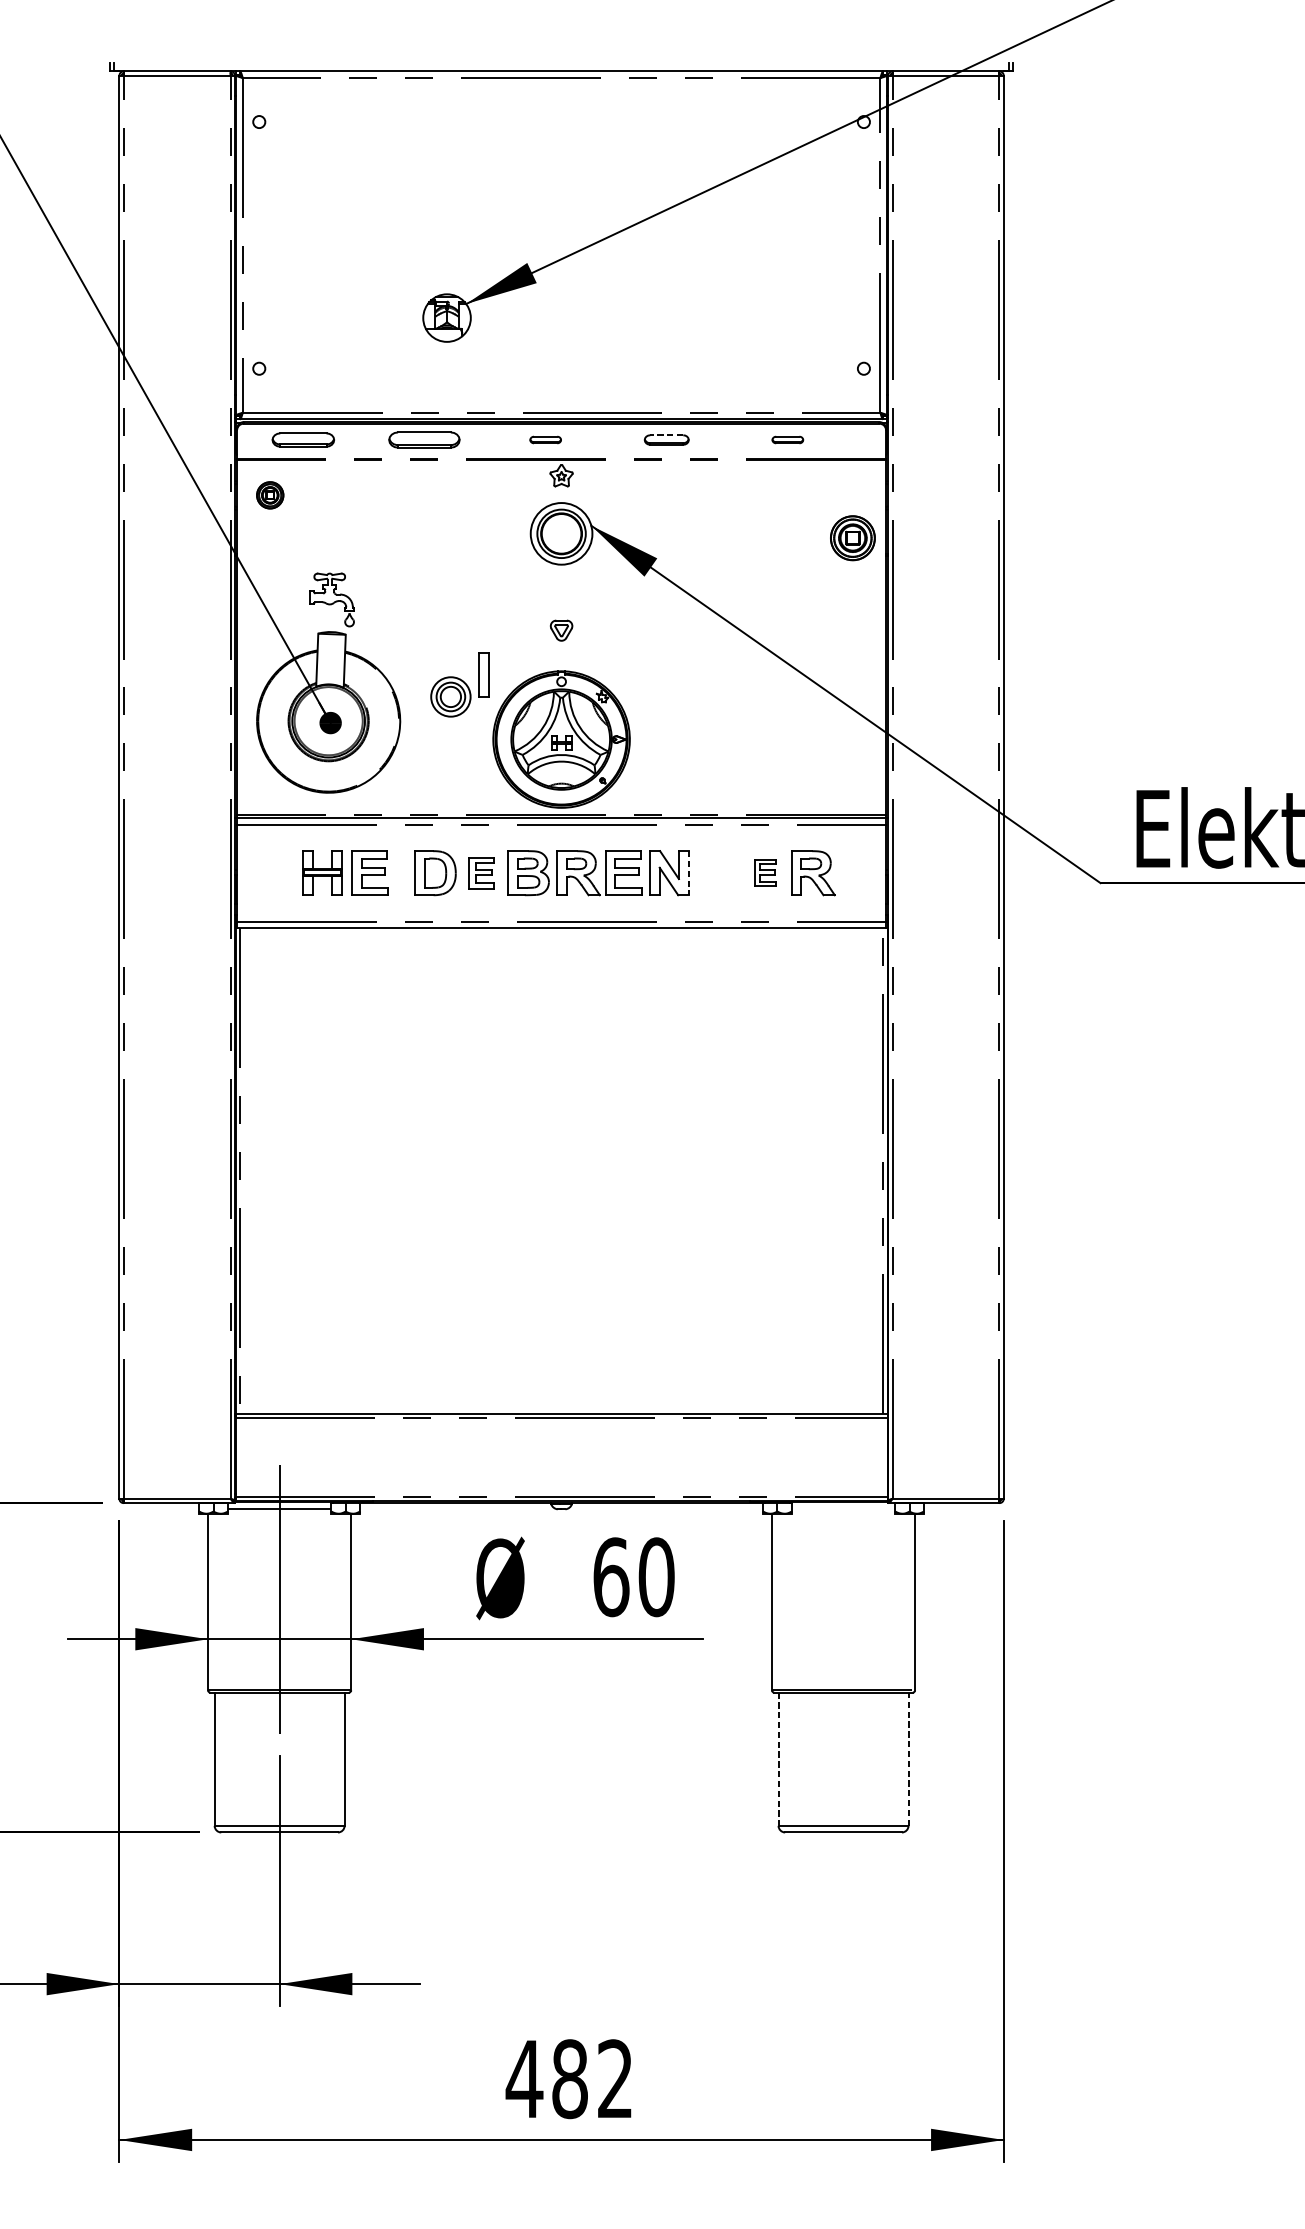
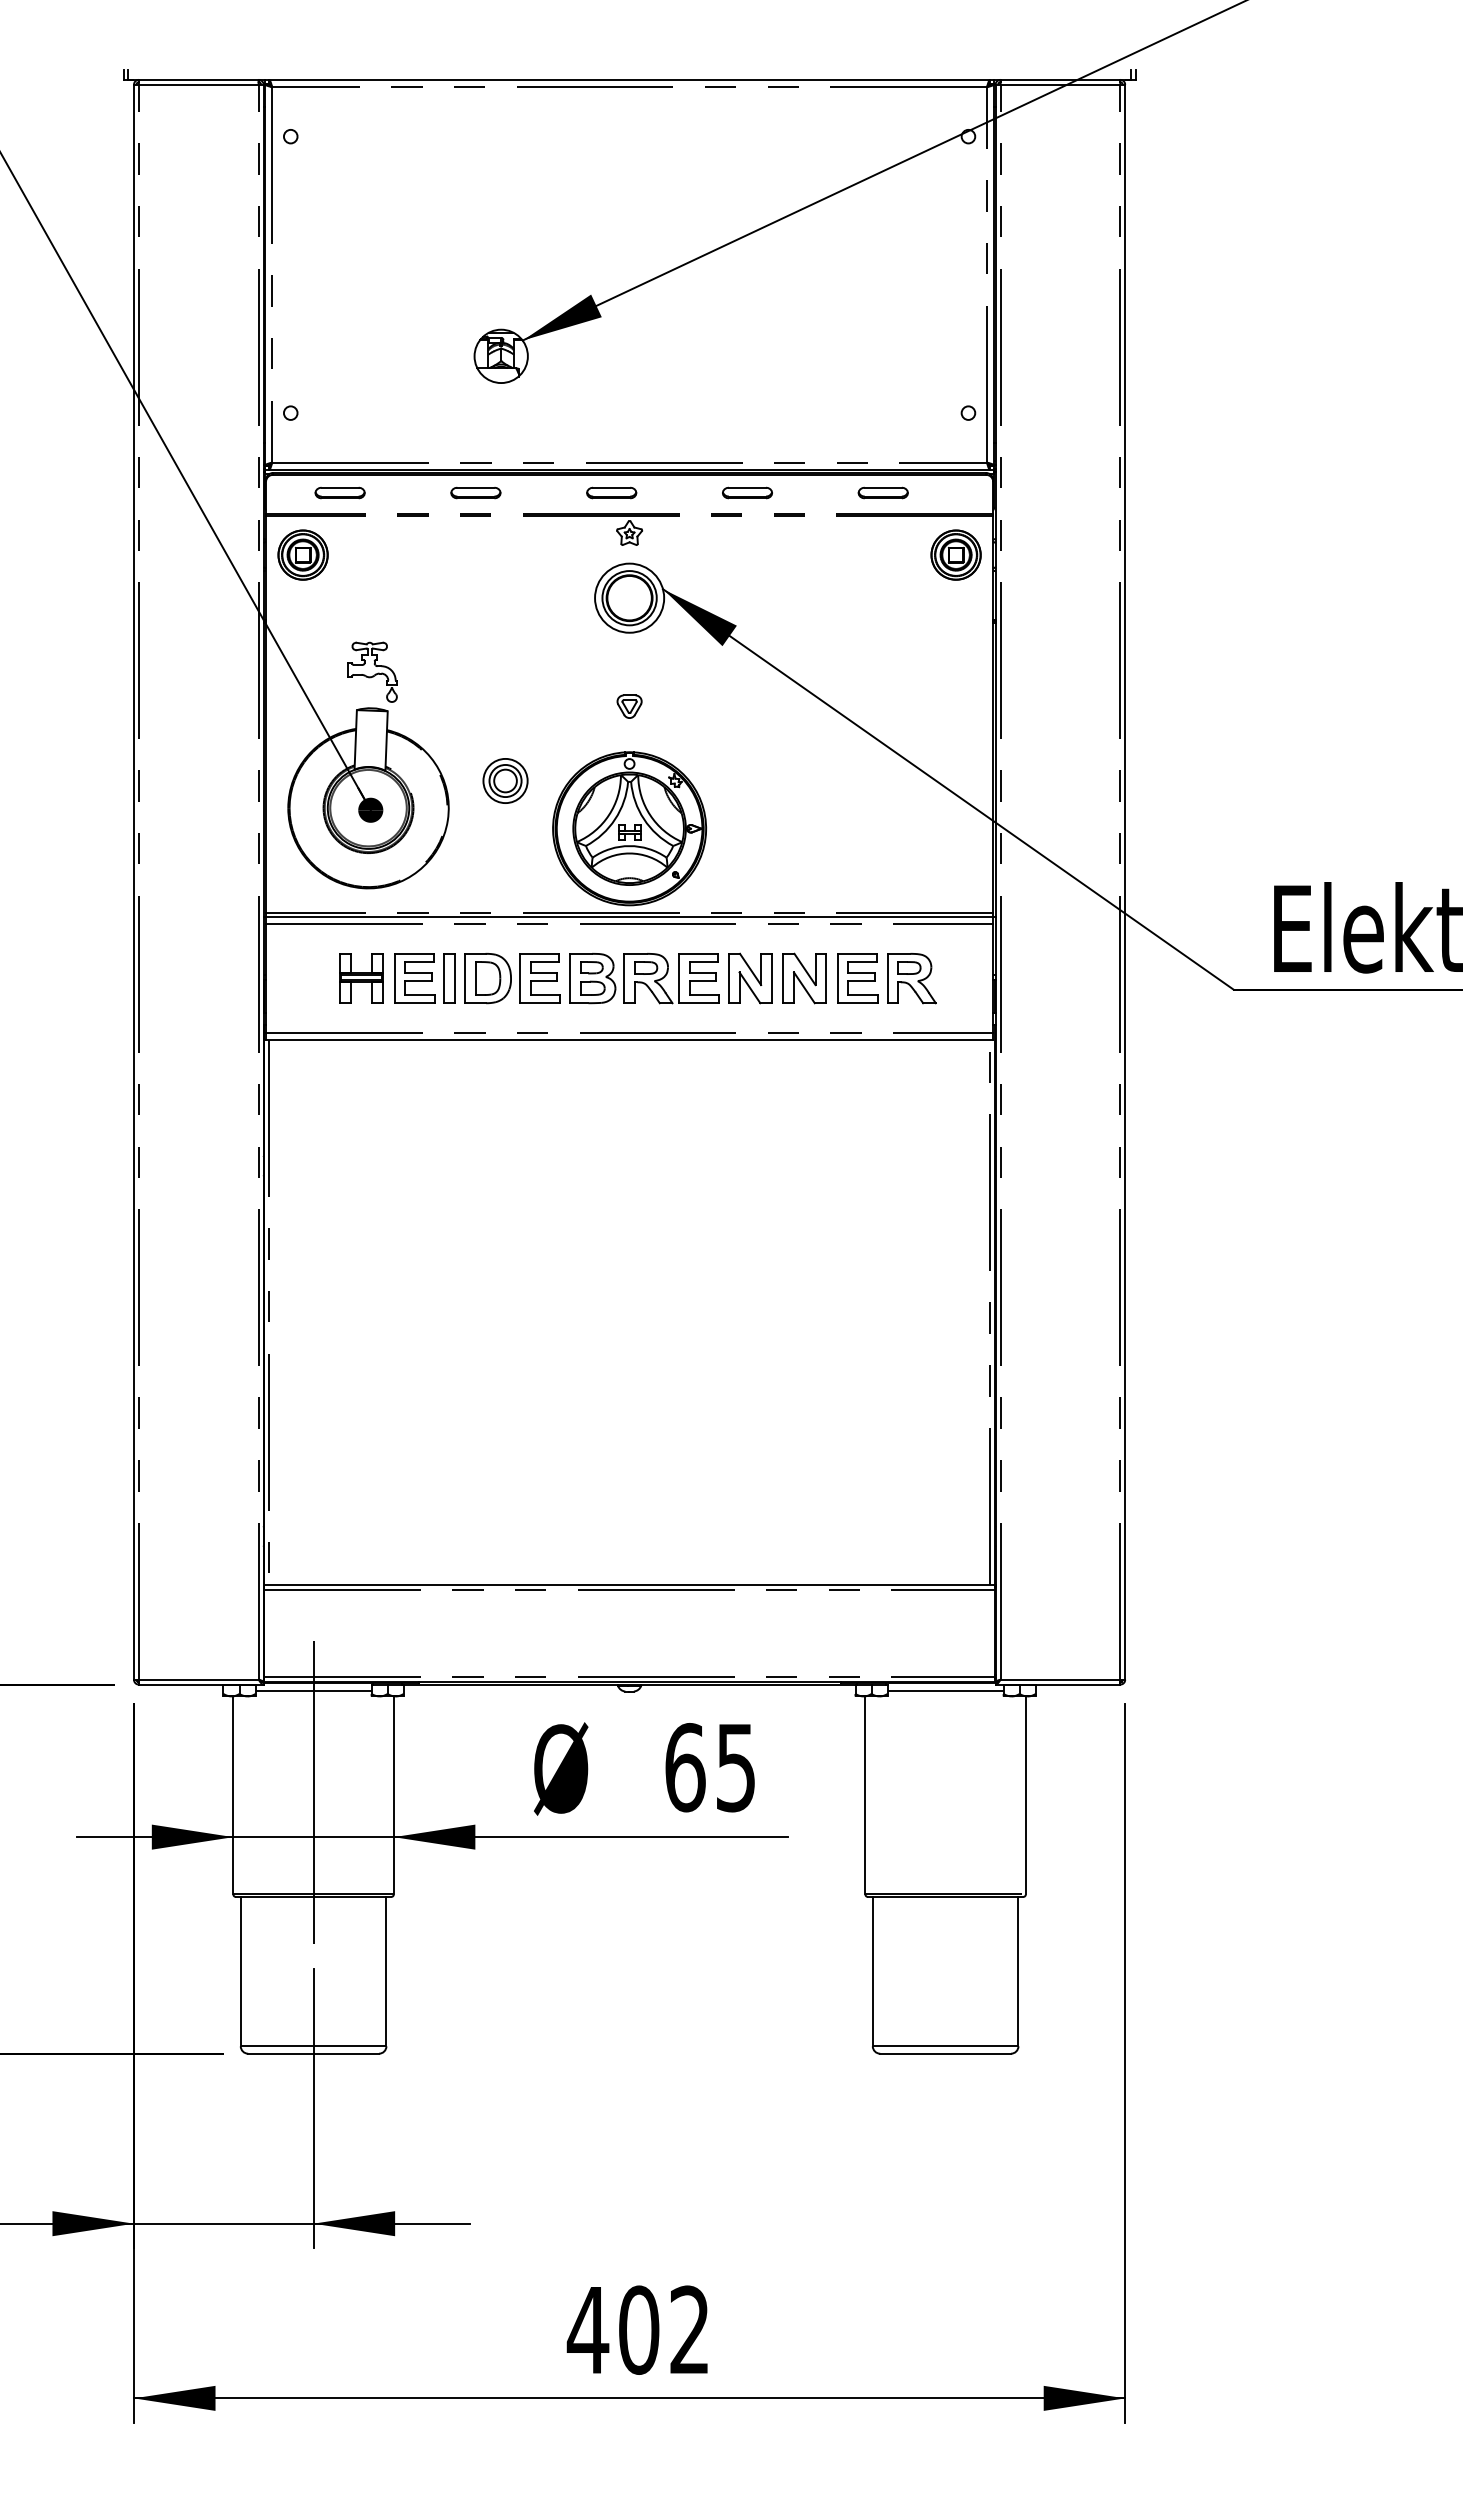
line: (666, 435) -> (747, 487), dashed -> solid
part: (302, 439) -> (339, 492), size x0.71
part: (424, 439) -> (475, 492), size x0.62
part: (545, 439) -> (611, 492), size x1.43
part: (787, 439) -> (882, 492), size x1.43
part: (269, 494) -> (302, 554), size x1.67
part: (852, 537) -> (955, 554), moved
part: (483, 675) -> (449, 978), moved
part: (481, 873) -> (539, 978), size x1.43
line: (688, 873) -> (771, 978), dashed -> solid
part: (717, 873) -> (804, 978), added
part: (764, 873) -> (857, 978), size x1.67
line: (843, 1508) -> (945, 1690), added
text: (656, 1577) -> (736, 1767), 60 -> 65
line: (778, 1759) -> (872, 1971), dashed -> solid
line: (908, 1759) -> (1018, 1971), dashed -> solid
text: (570, 2078) -> (639, 2329), 482 -> 402

